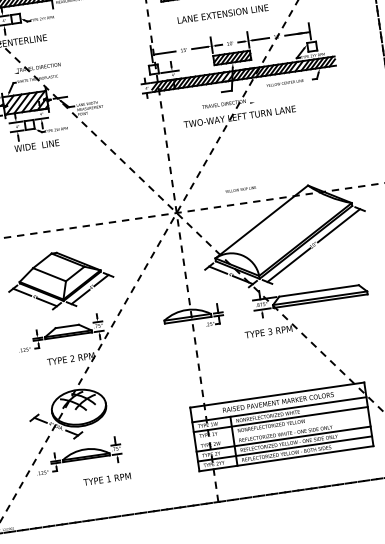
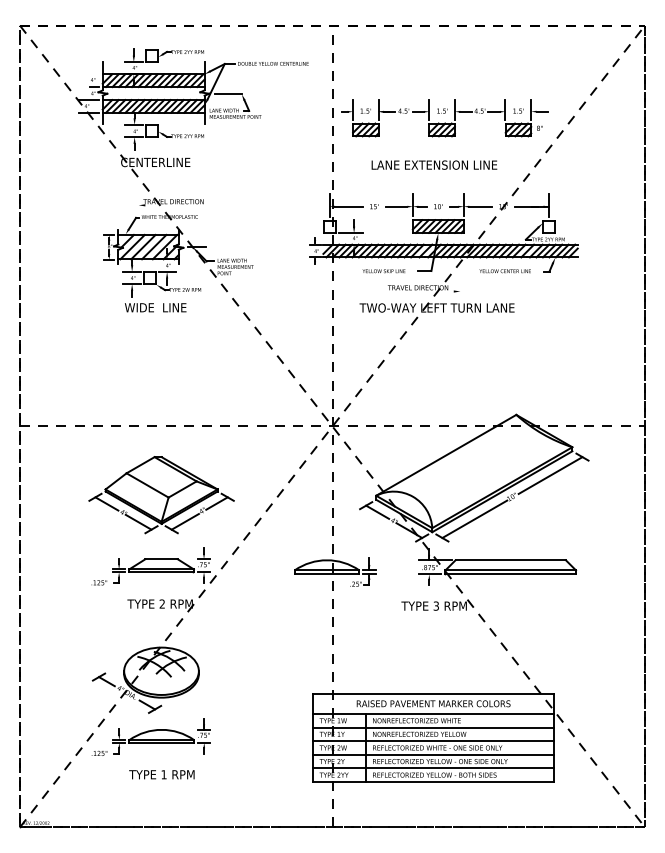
text: (240, 189) -> (383, 271), moved
line: (282, 429) -> (433, 741), added
text: (106, 479) -> (161, 774), moved

